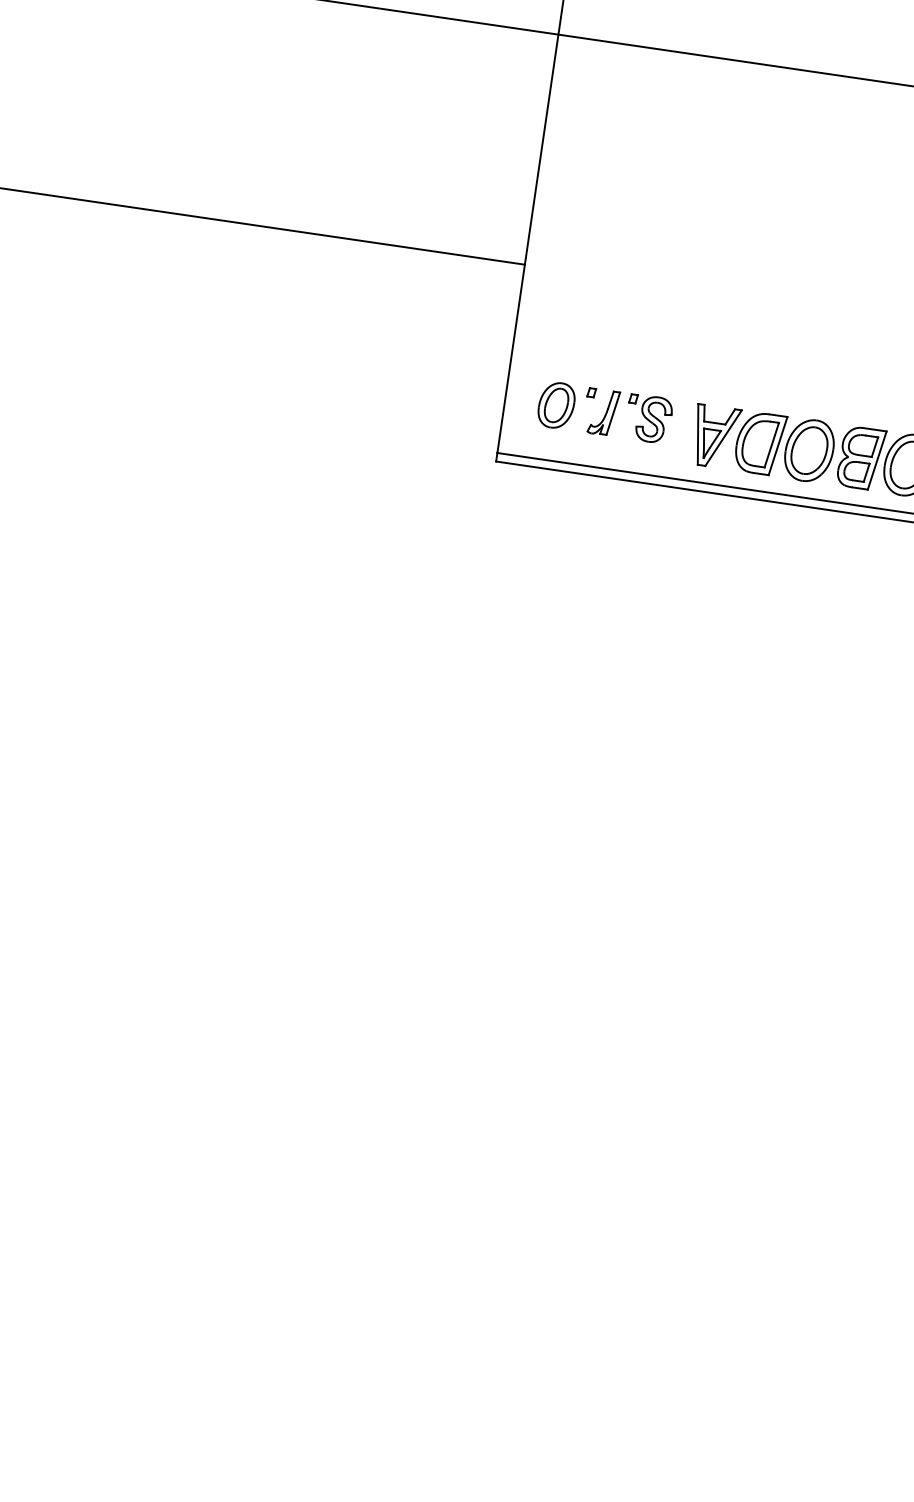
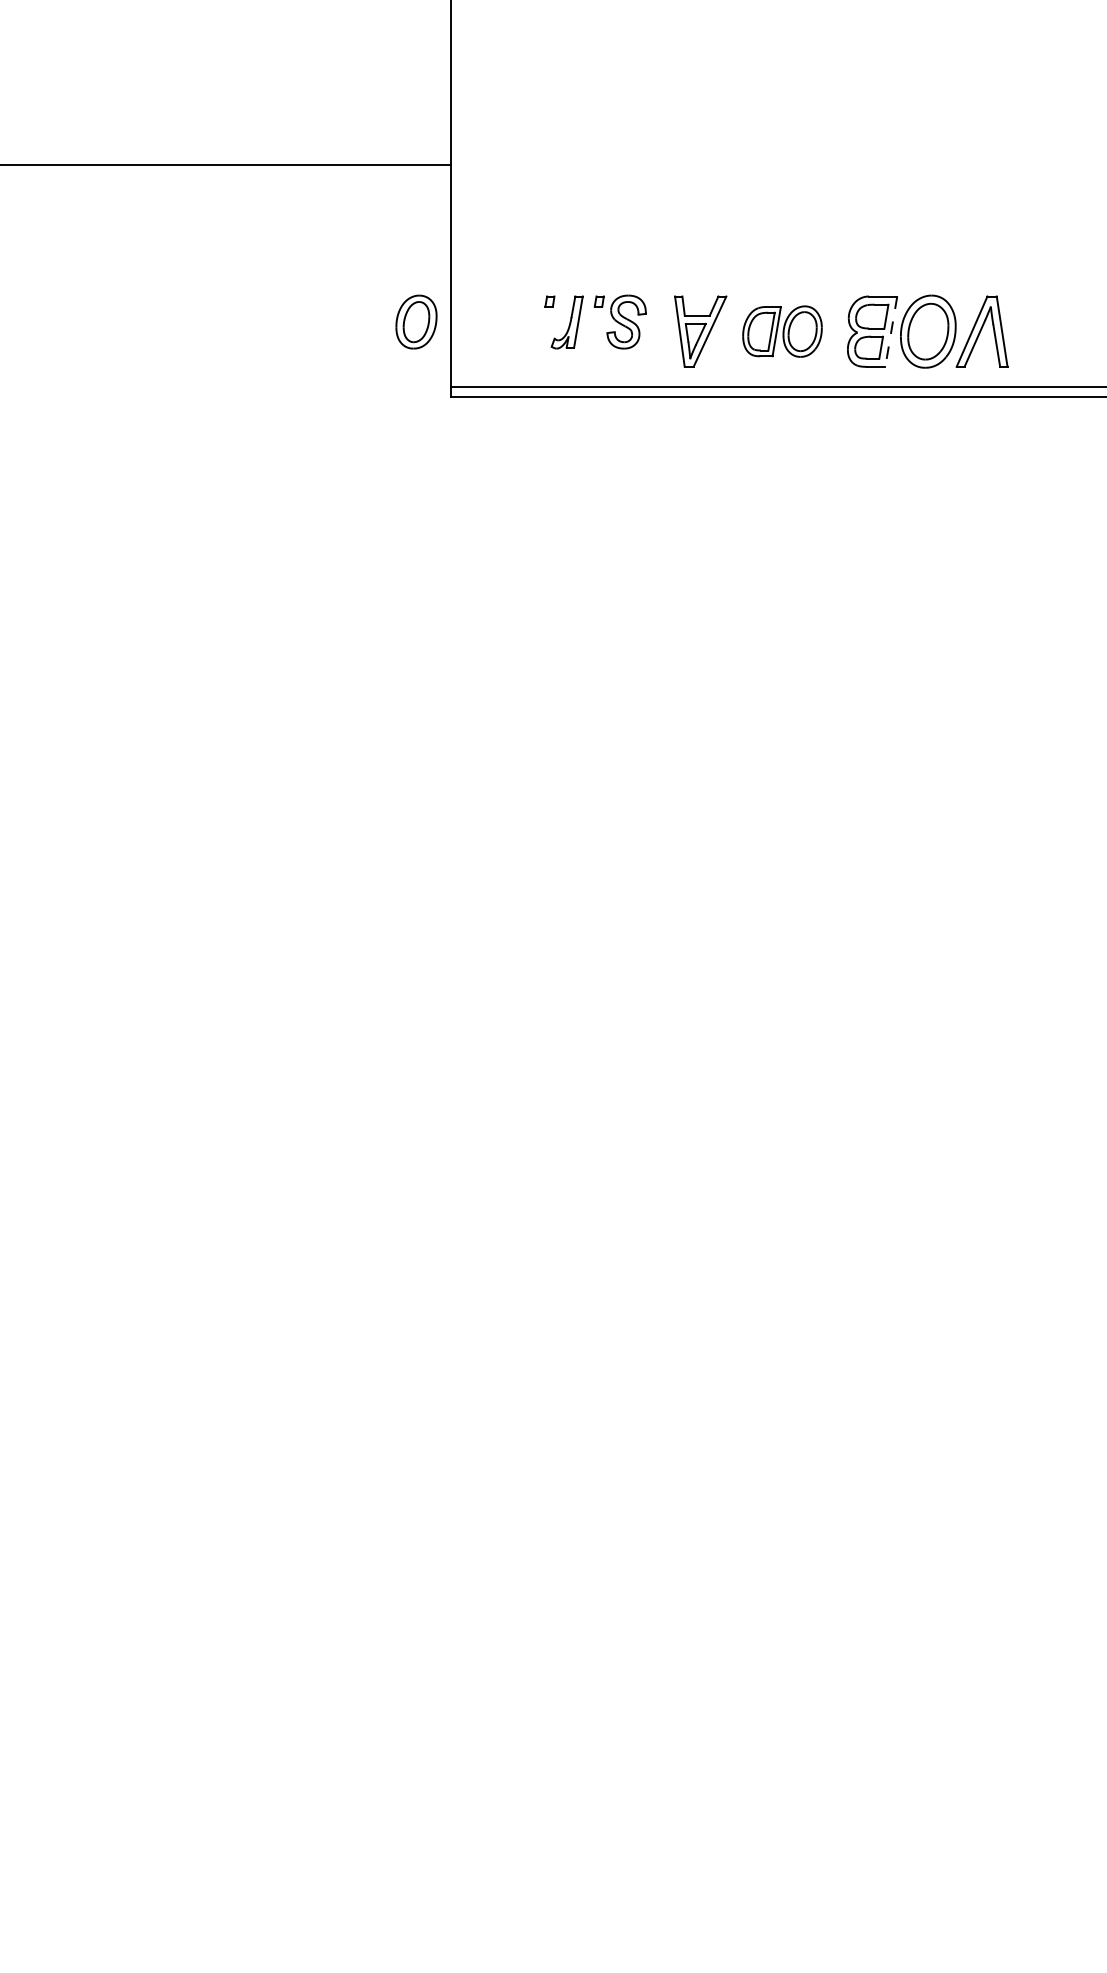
part: (556, 404) -> (416, 321), moved
part: (785, 446) -> (782, 331), size x0.7
line: (877, 460) -> (891, 331), solid -> dashed

